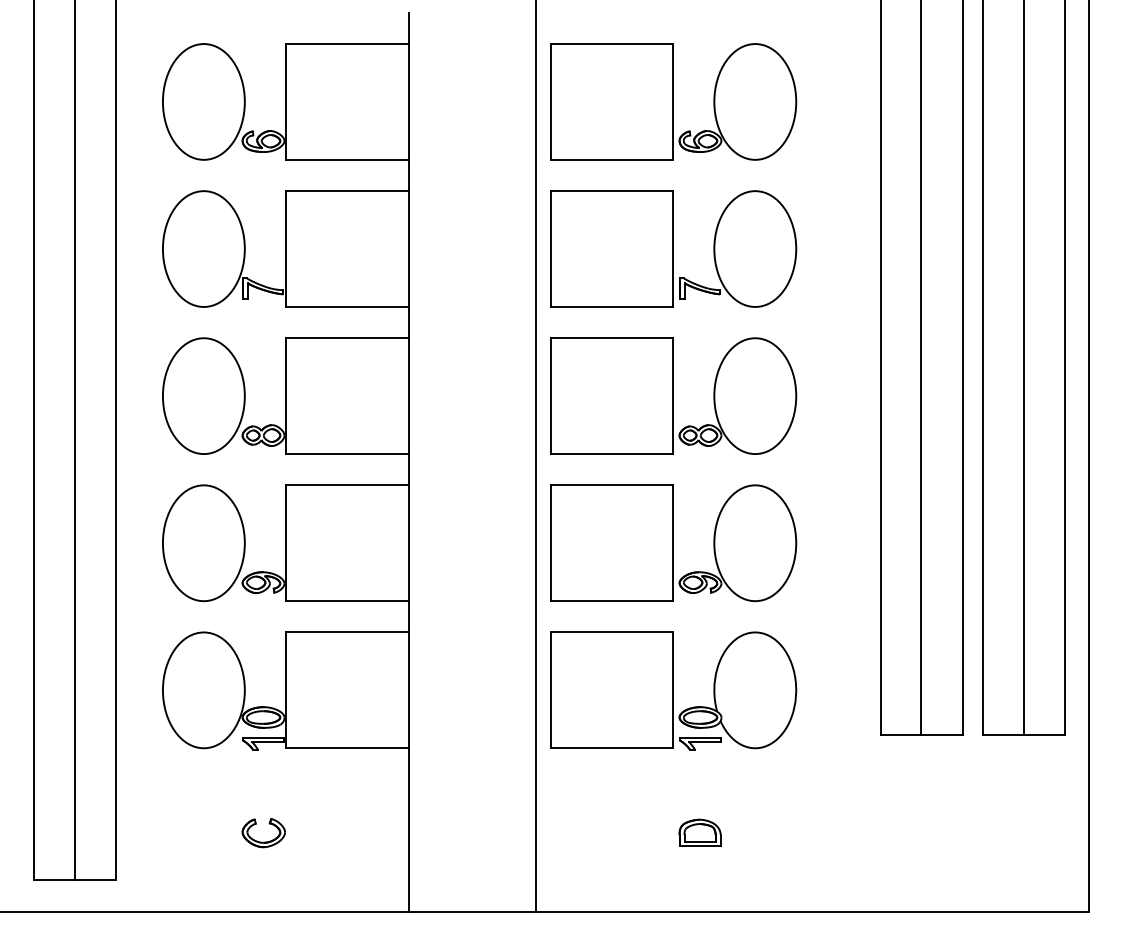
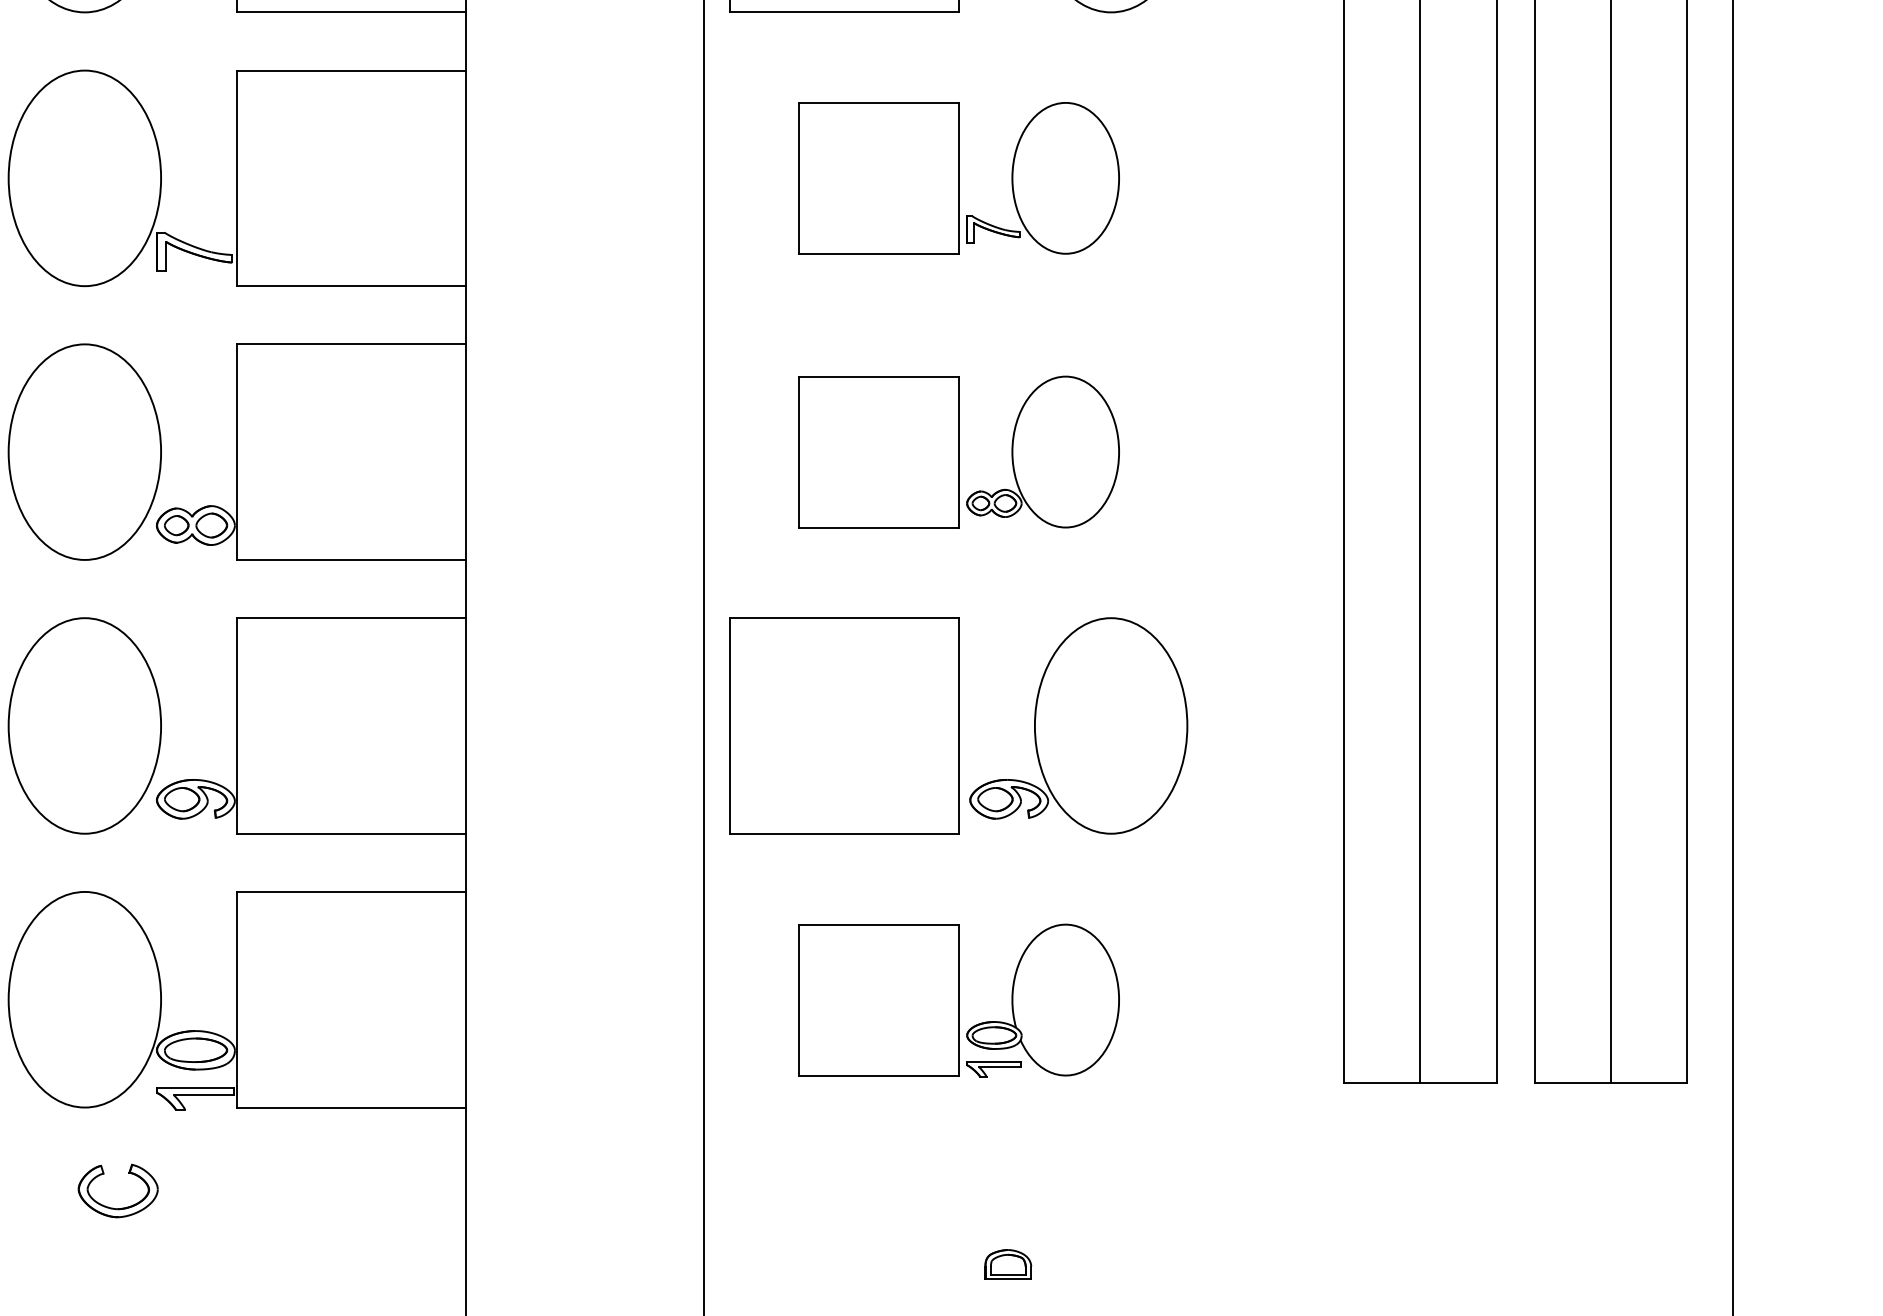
part: (673, 248) -> (958, 177), size x0.7
part: (673, 395) -> (958, 450), size x0.7
part: (673, 690) -> (958, 999), size x0.7
part: (699, 832) -> (1007, 1264), size x0.6
part: (264, 841) -> (119, 1206), moved

